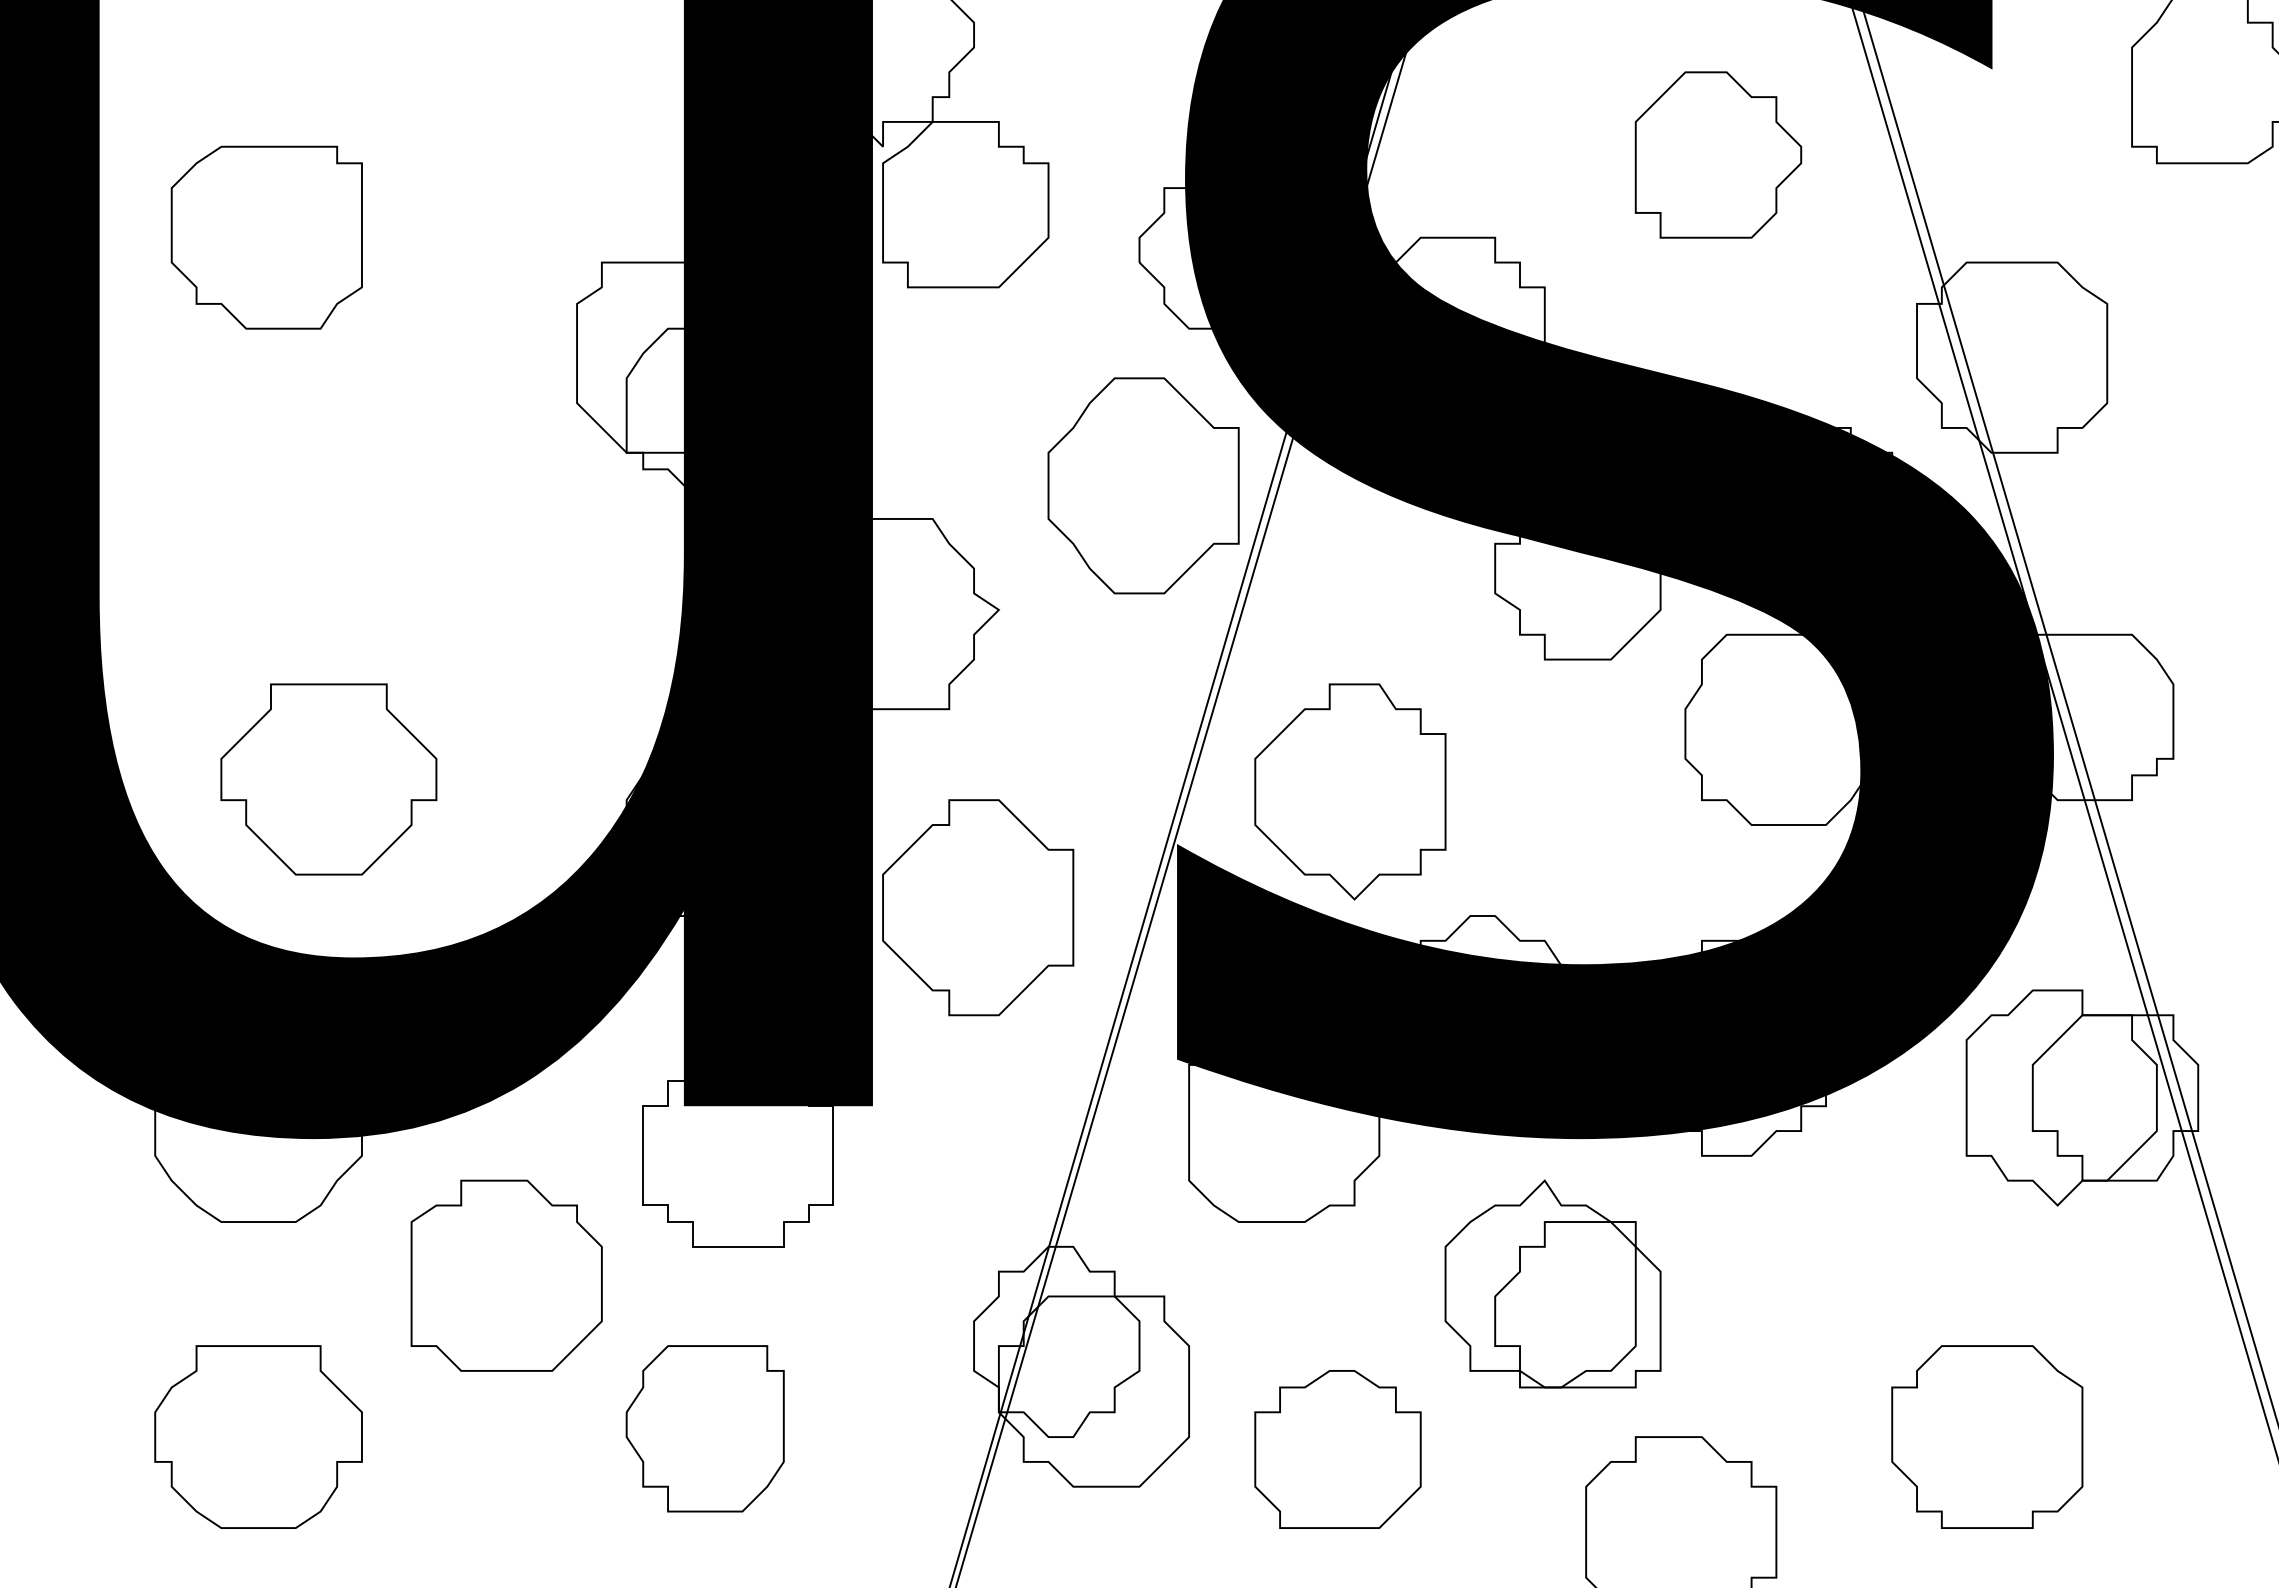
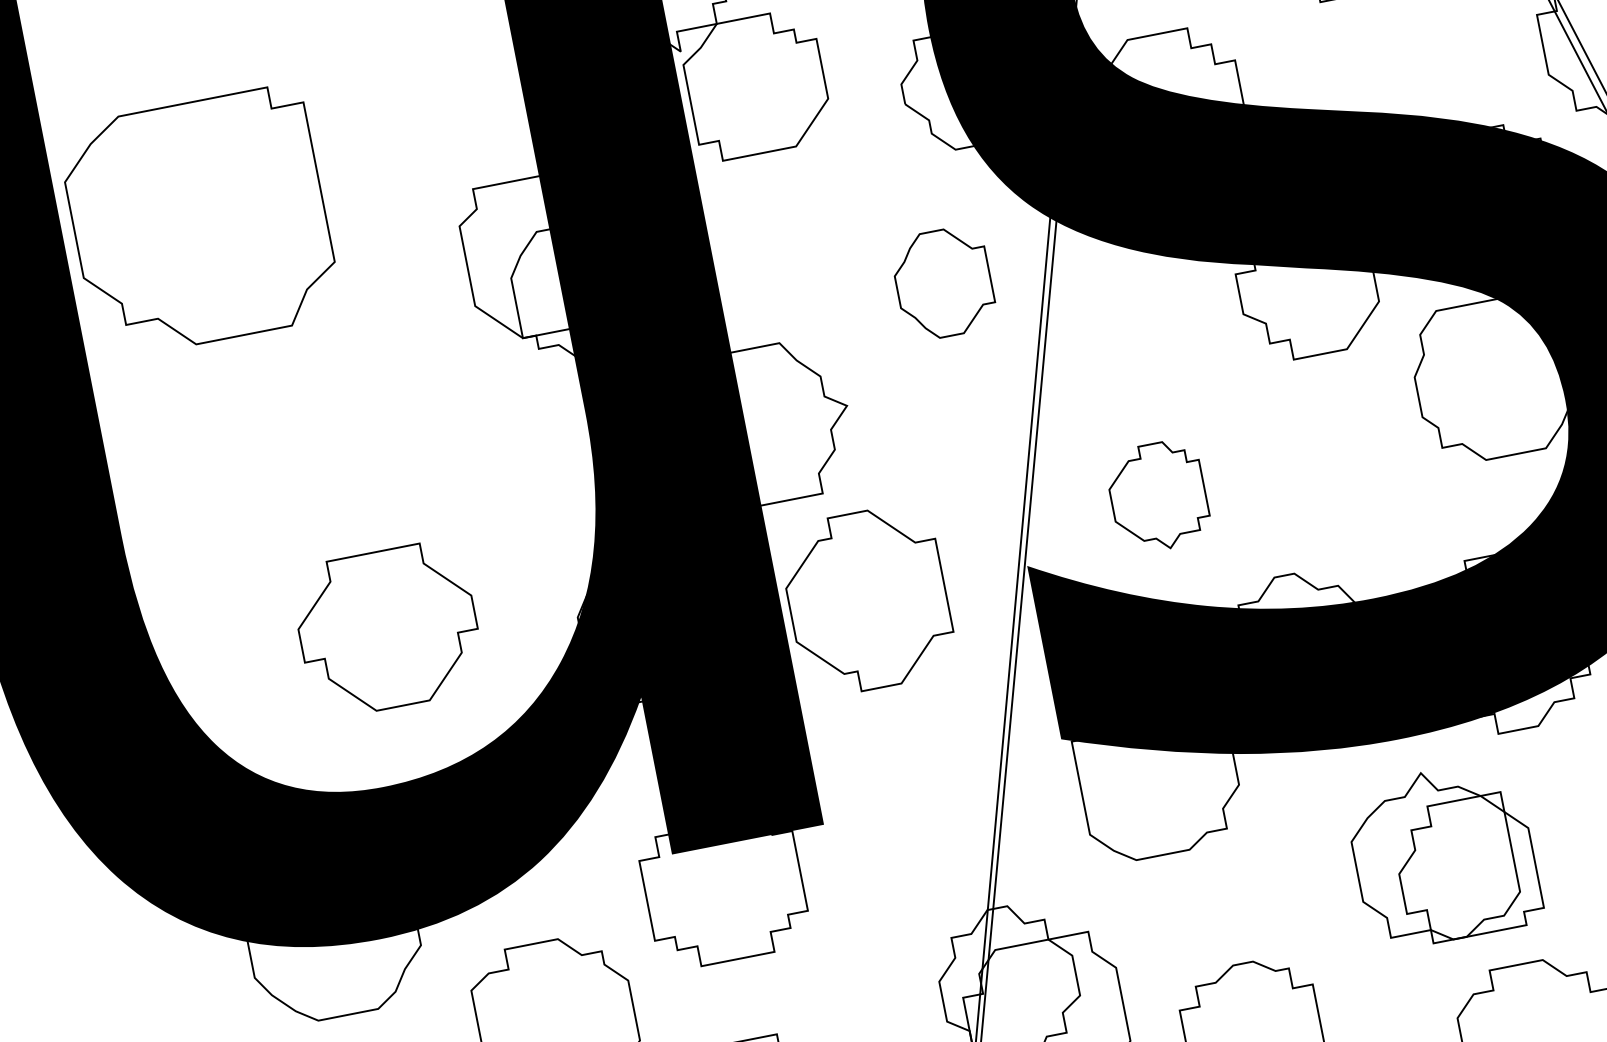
part: (266, 237) -> (199, 221), size x1.6
part: (1143, 485) -> (943, 282), size x0.6
part: (328, 779) -> (387, 629), moved
part: (1350, 791) -> (1158, 496), size x0.6
part: (978, 907) -> (868, 600), moved
part: (1552, 1283) -> (1443, 854), moved

